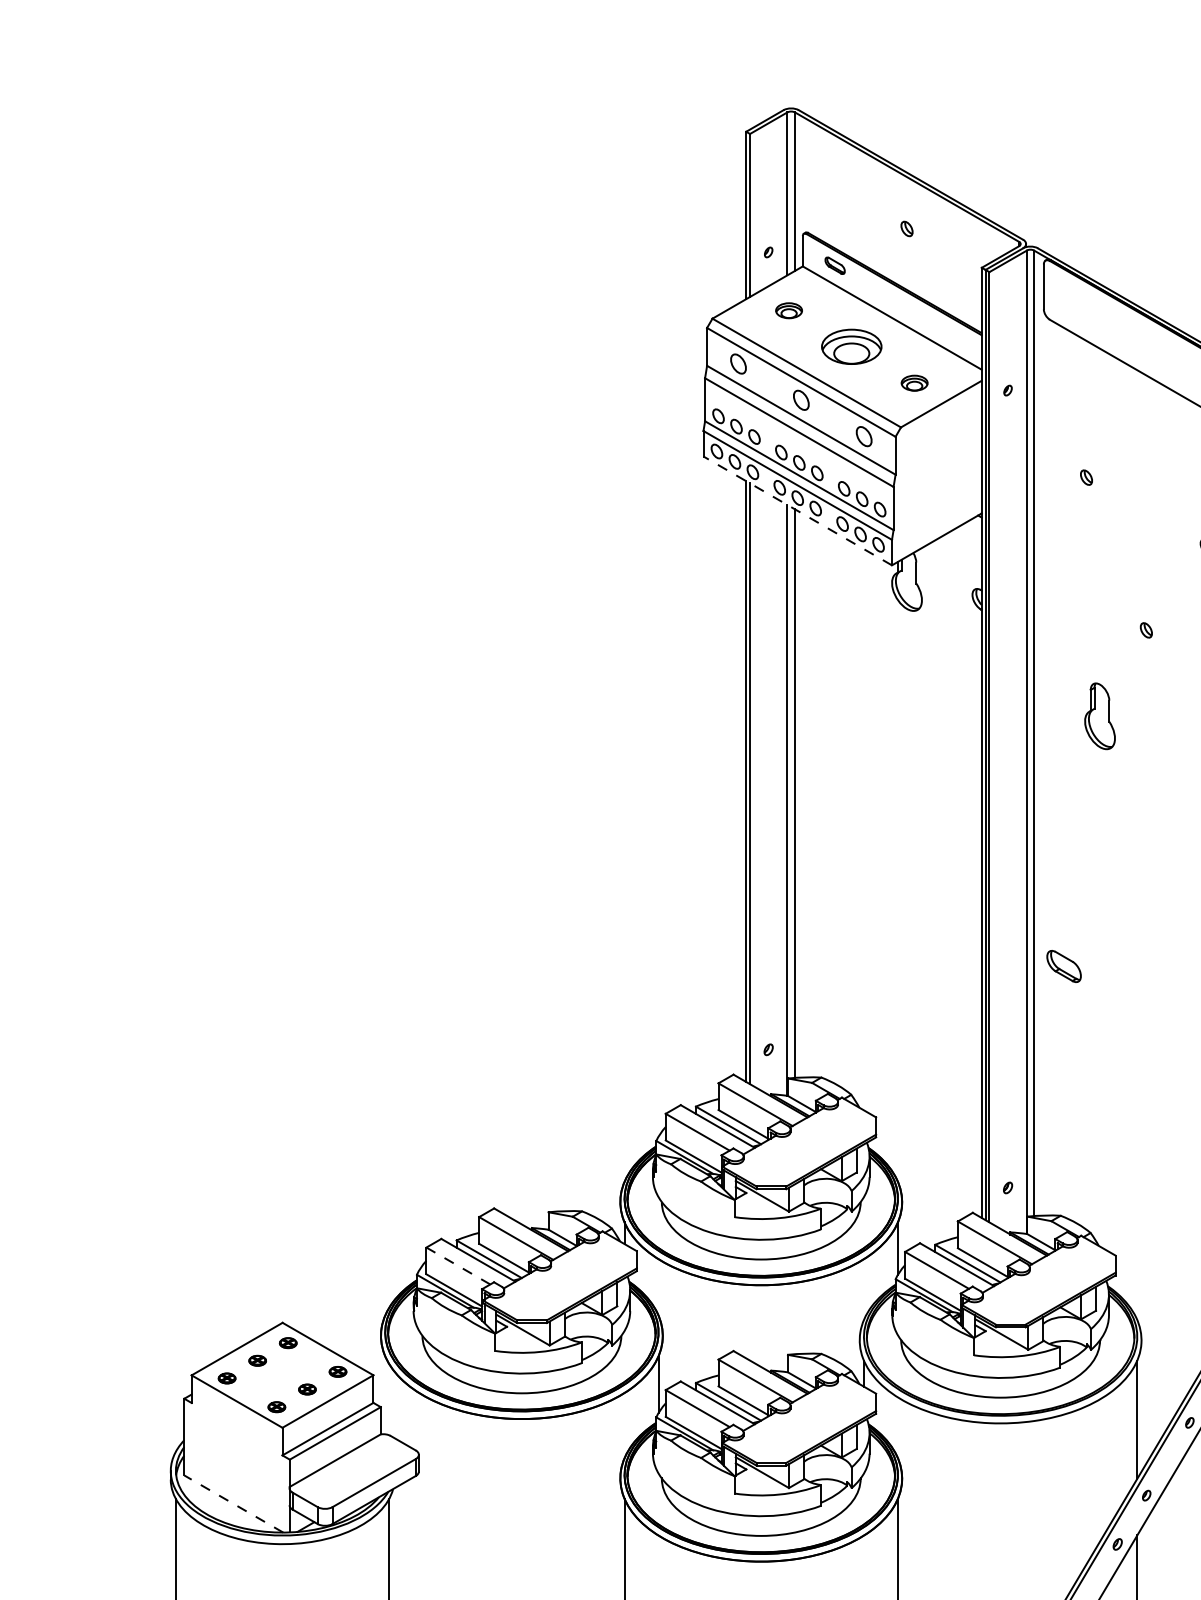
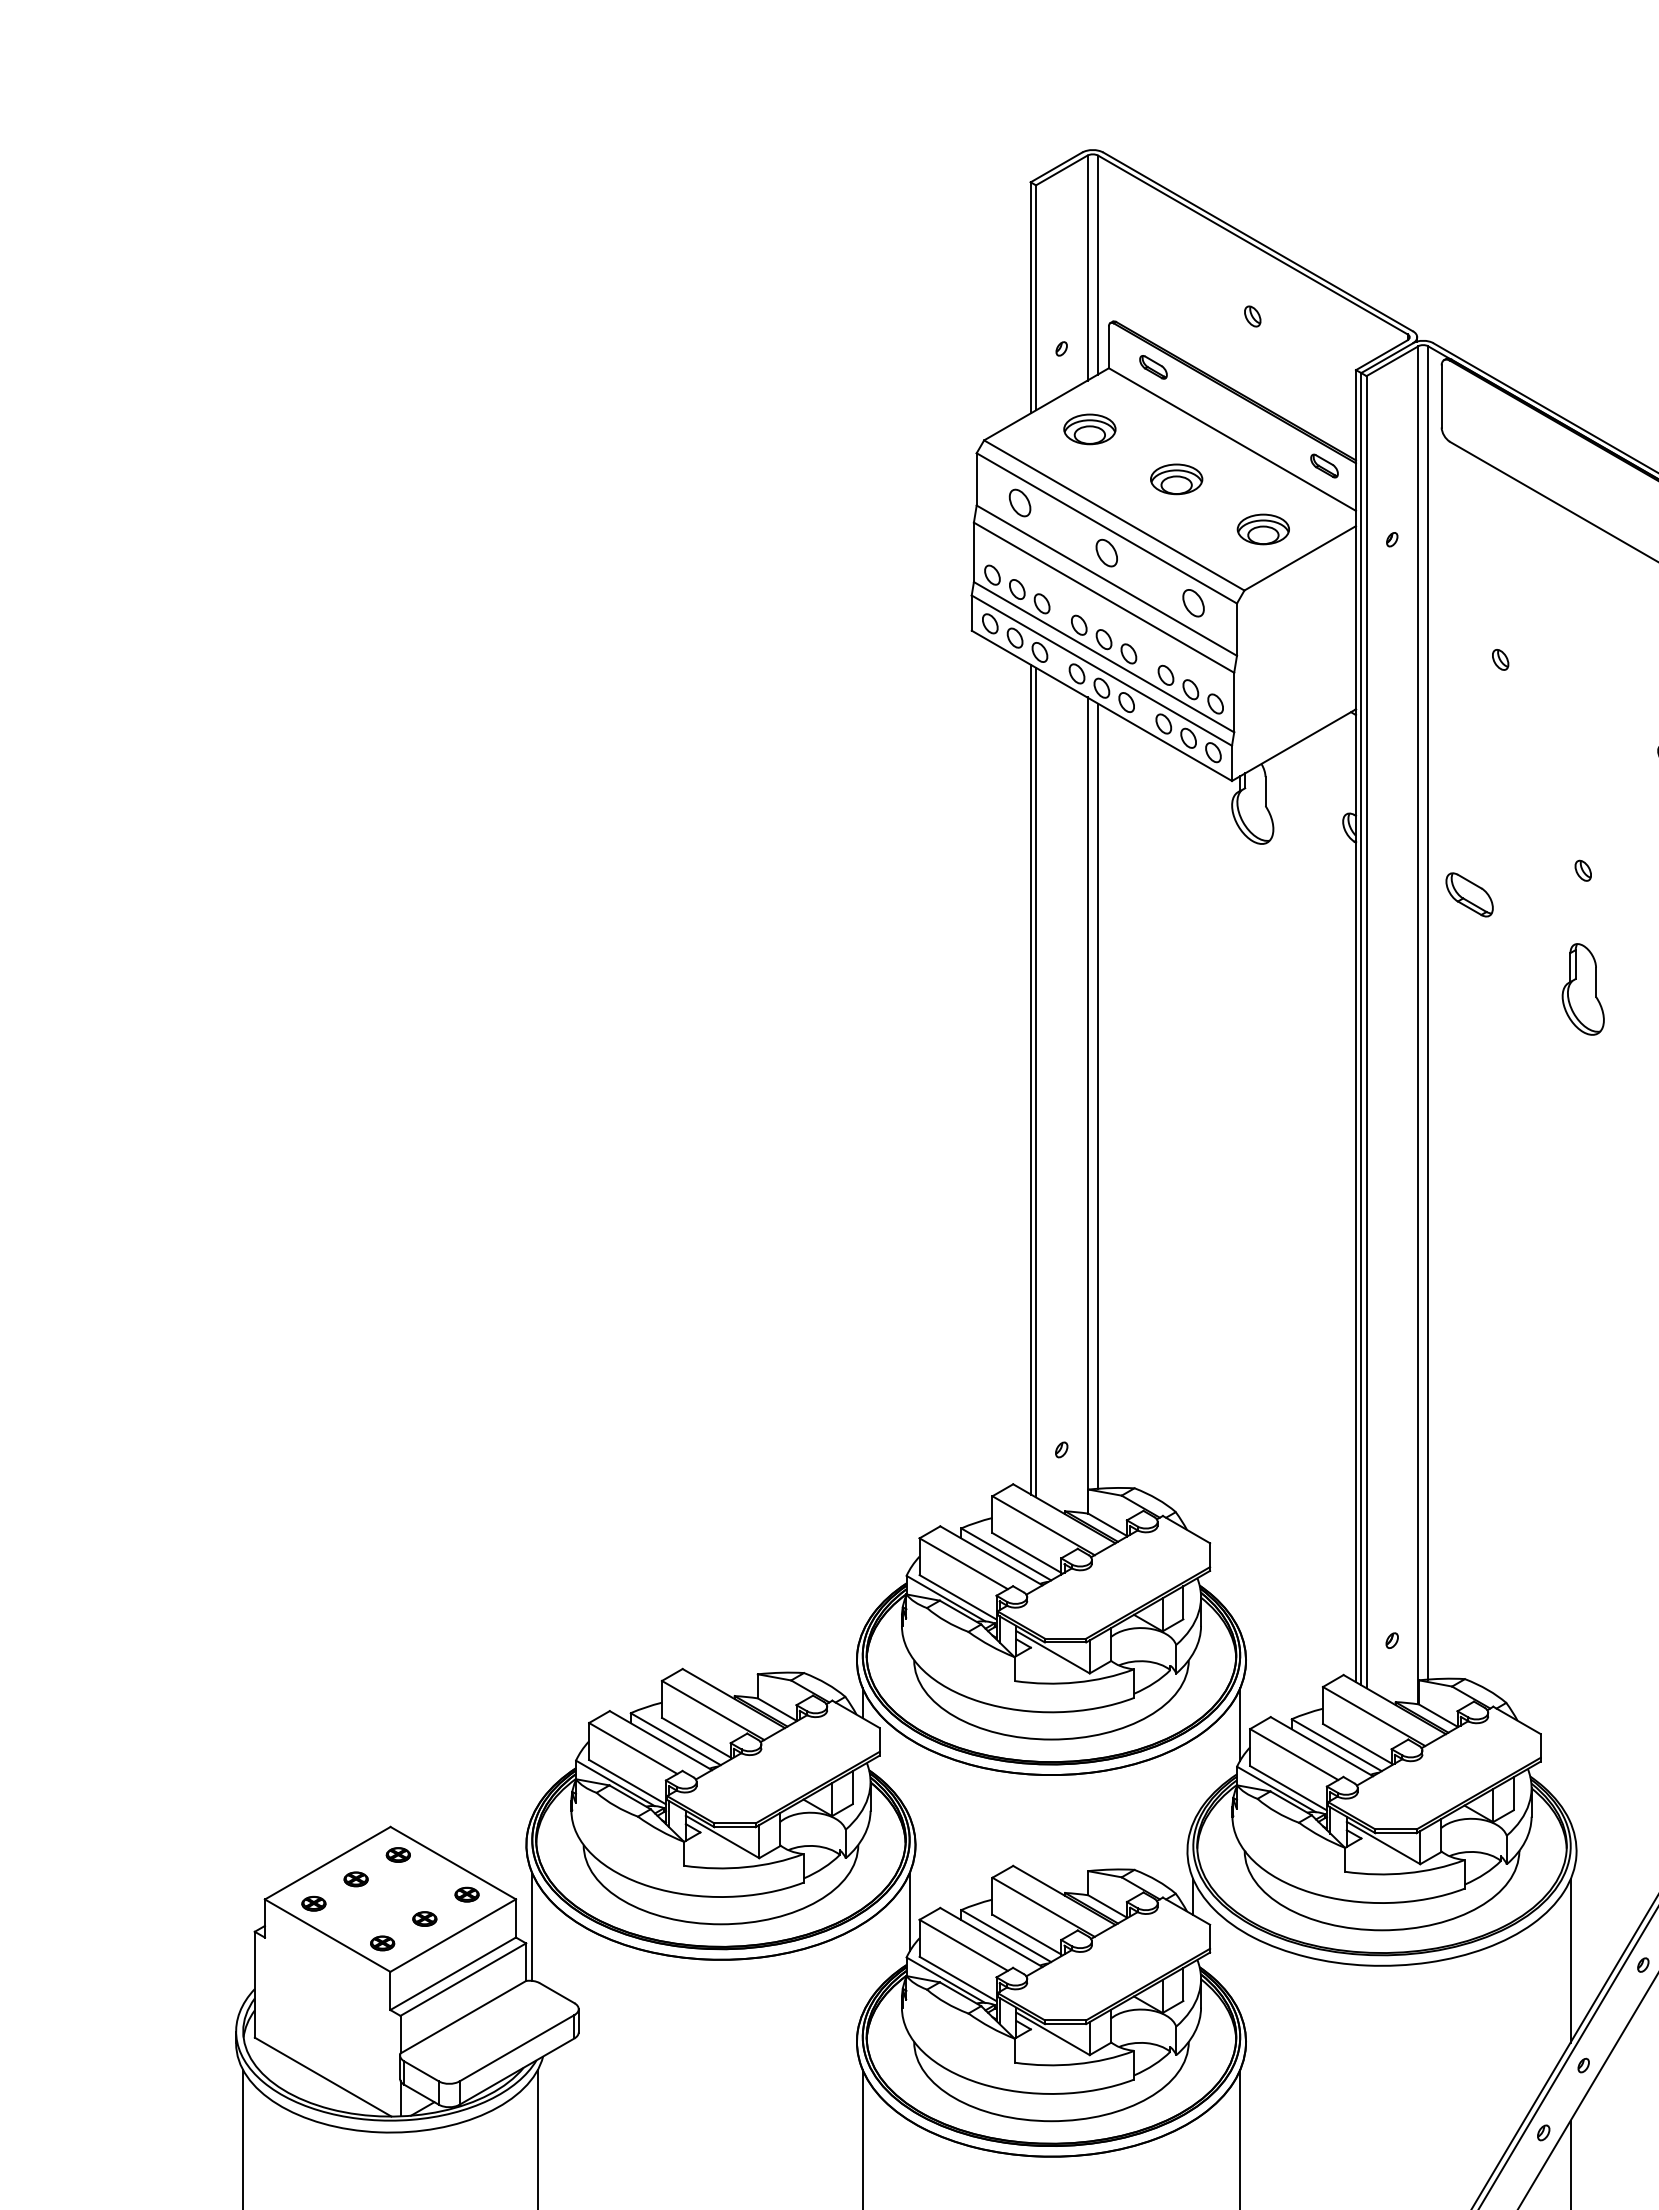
part: (788, 310) -> (1089, 429), size x1.43
part: (958, 336) -> (1324, 465), added
part: (851, 347) -> (1176, 479), size x0.62
part: (914, 383) -> (1262, 529), size x1.43
line: (797, 510) -> (1101, 705), dashed -> solid
part: (1099, 716) -> (1582, 989), moved
part: (1063, 966) -> (1469, 894), moved
line: (458, 1266) -> (633, 1748), dashed -> solid
line: (385, 1394) -> (532, 1926), added
line: (234, 1504) -> (323, 2077), dashed -> solid

